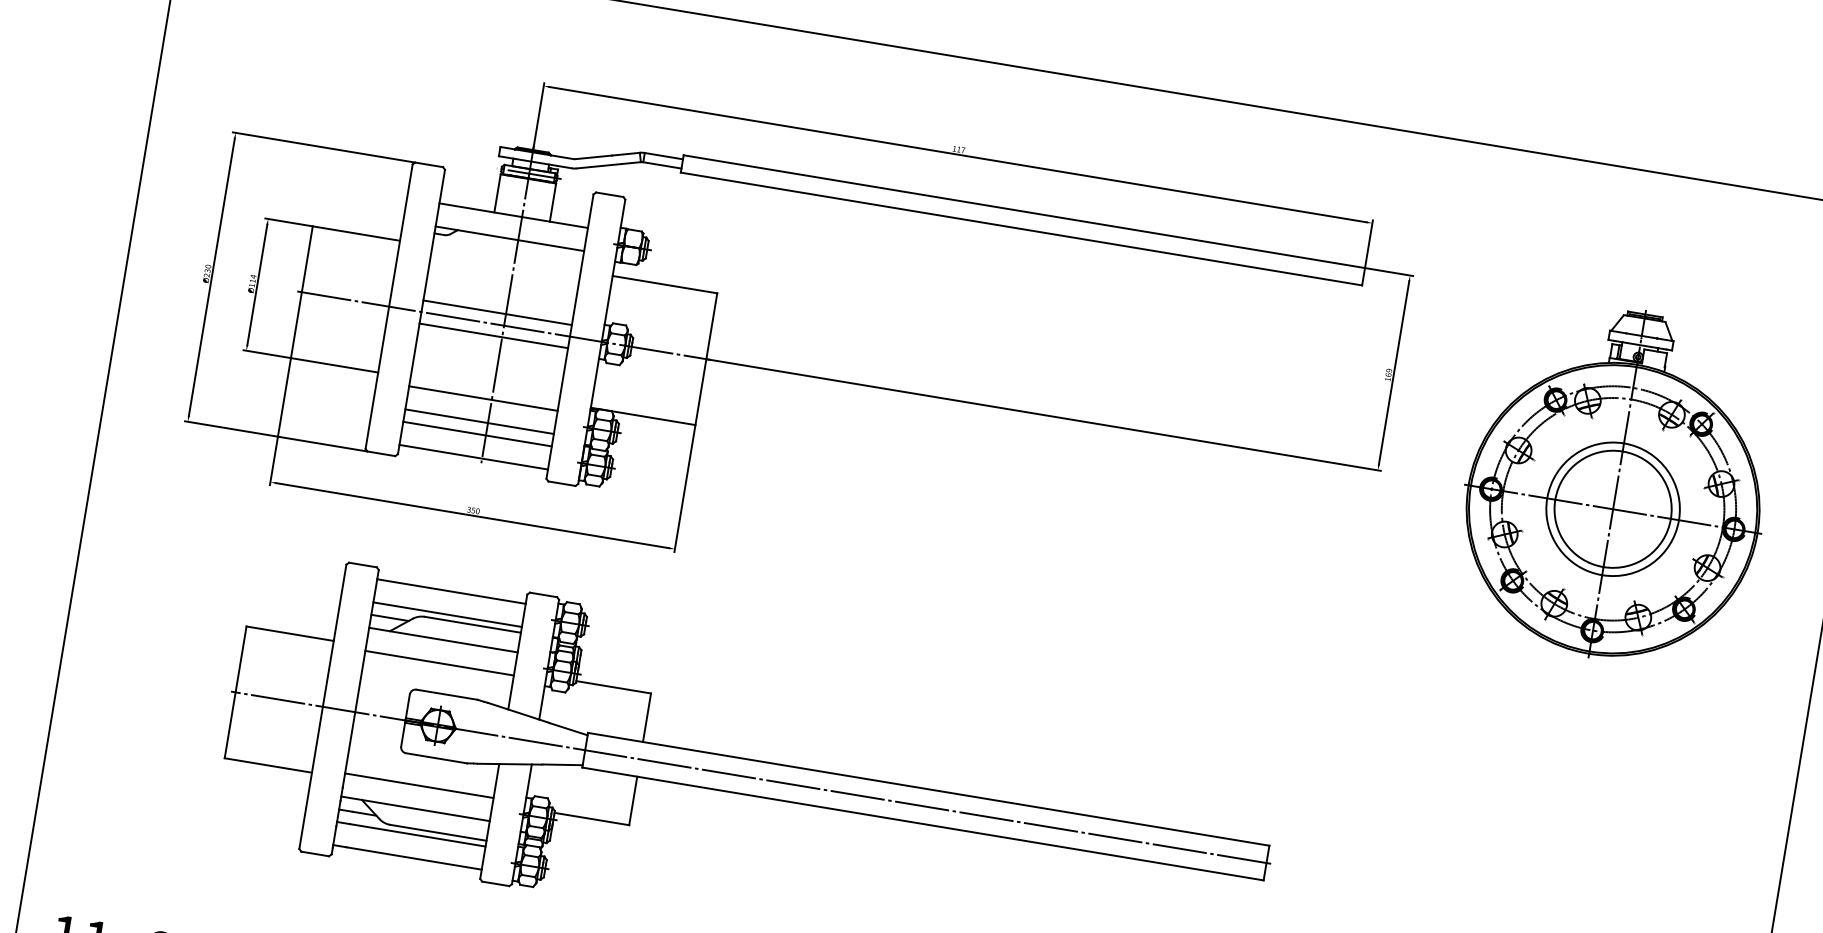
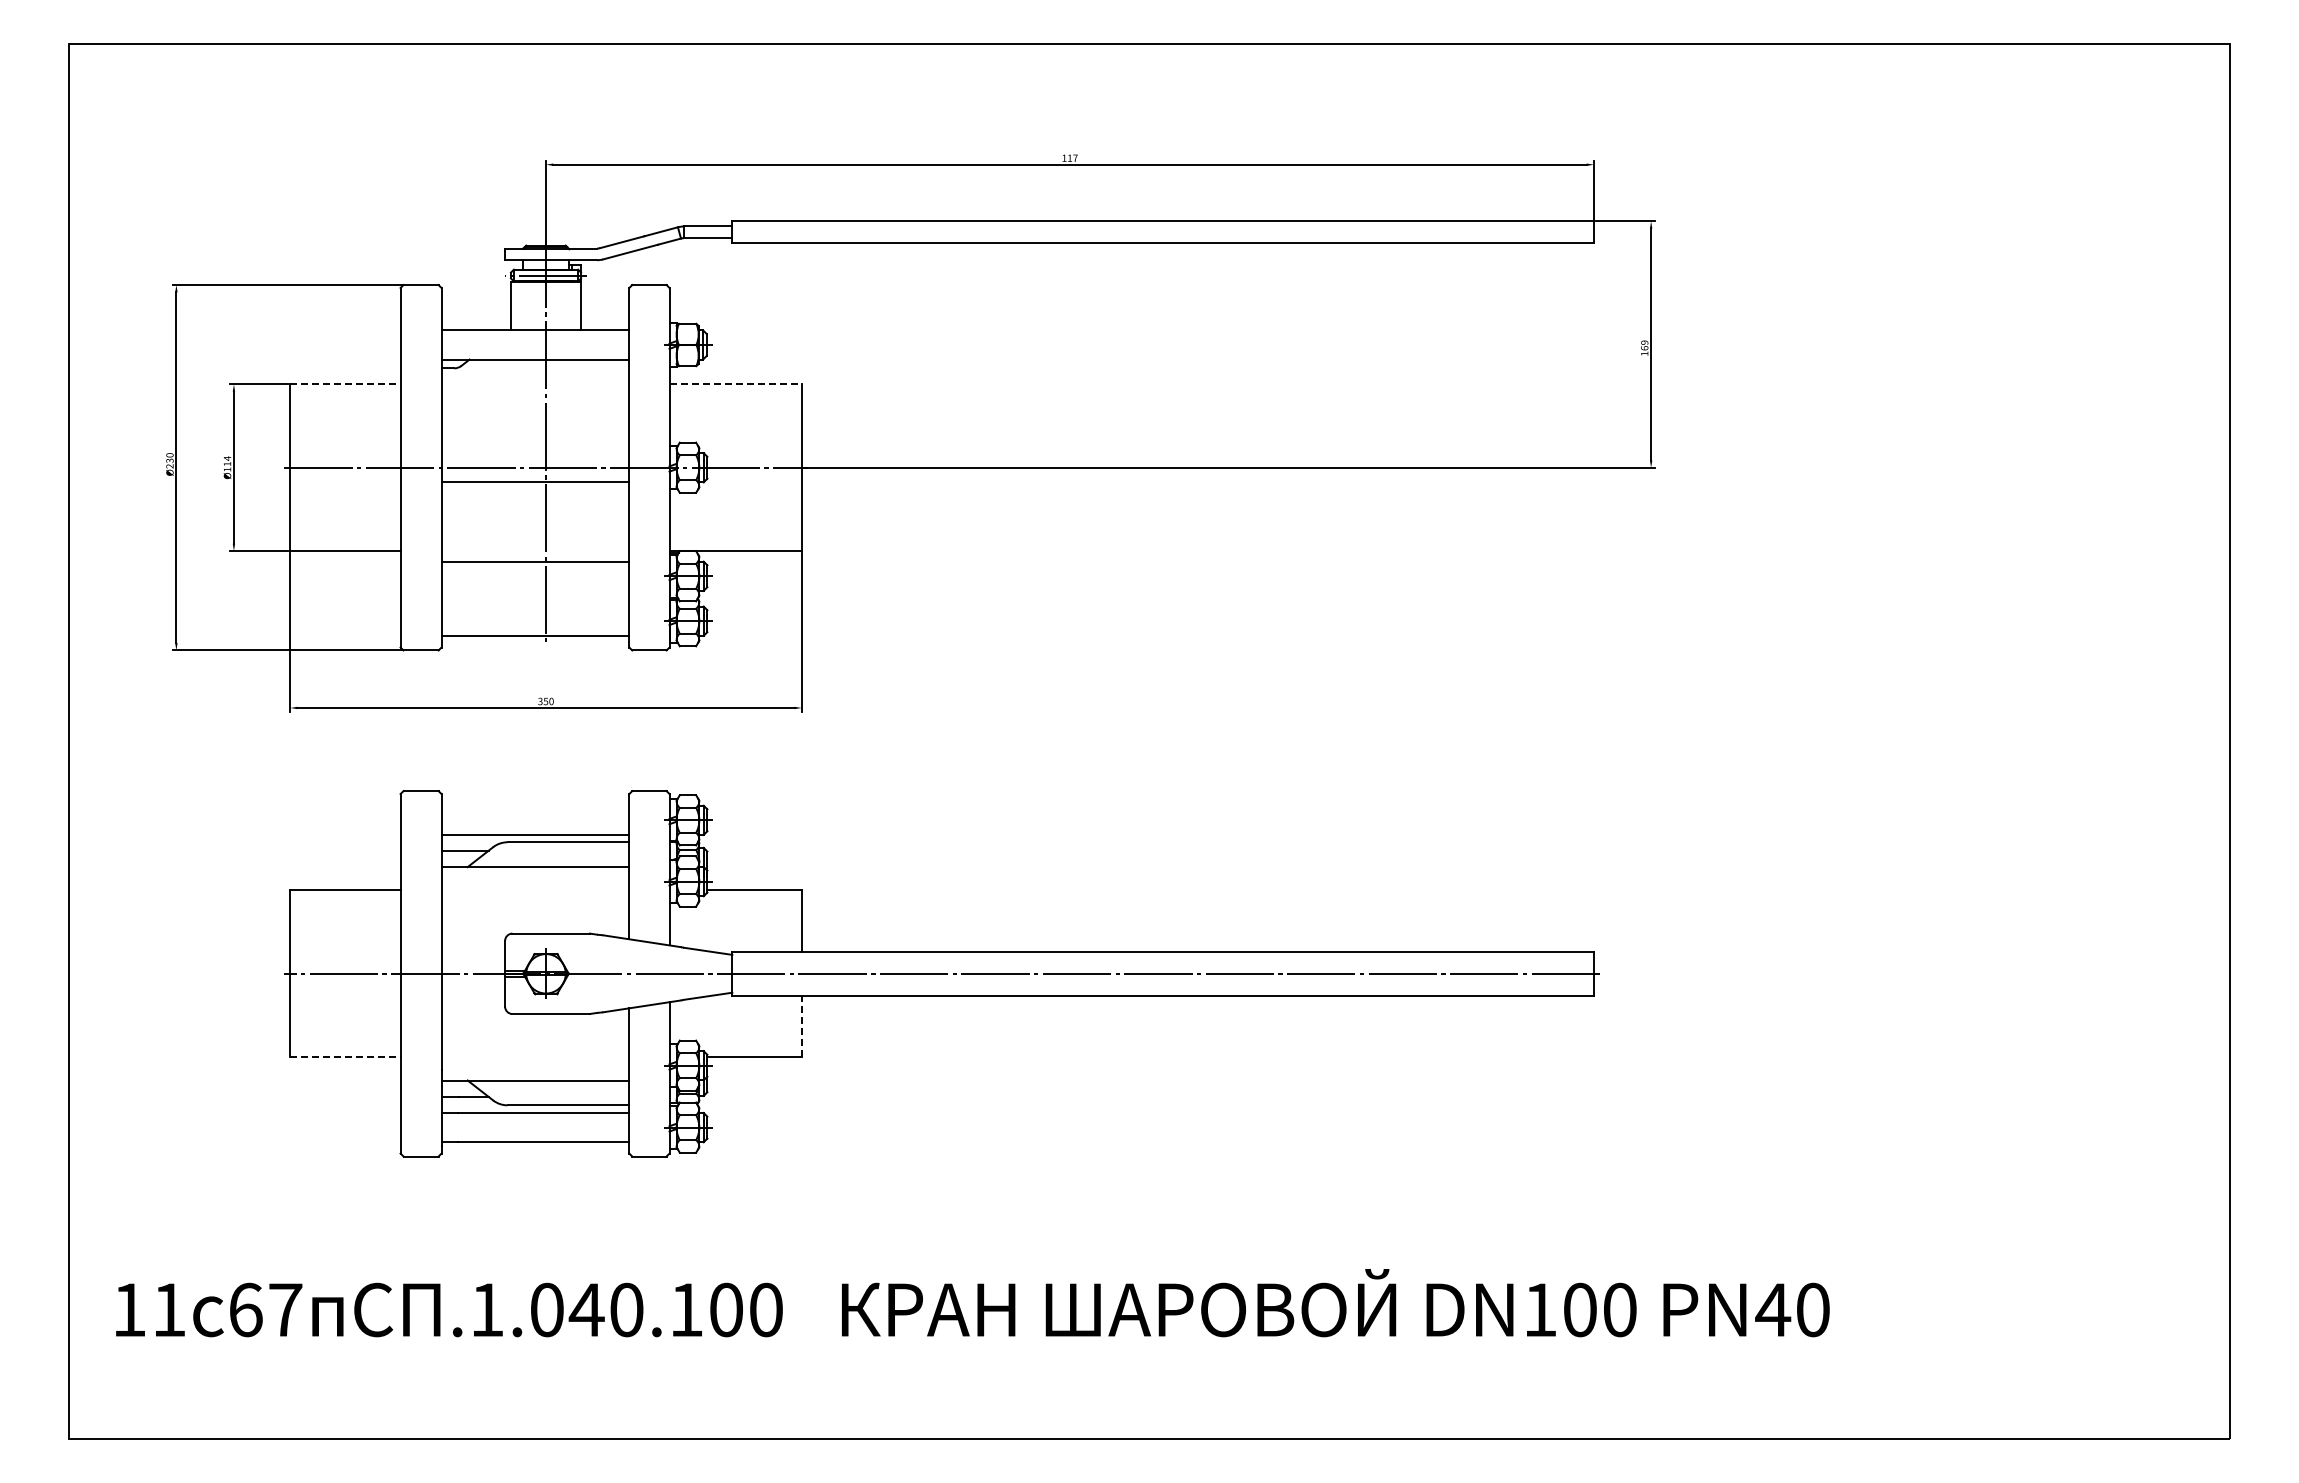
line: (356, 233) -> (345, 384), solid -> dashed
line: (665, 284) -> (736, 384), solid -> dashed
line: (497, 313) -> (535, 453), removed
line: (479, 421) -> (535, 590), removed
line: (477, 434) -> (535, 606), removed
part: (1617, 483) -> (1948, 435), removed
line: (451, 591) -> (535, 805), removed
line: (439, 663) -> (535, 896), removed
line: (268, 765) -> (345, 1057), solid -> dashed
line: (419, 785) -> (535, 1051), removed
line: (632, 800) -> (801, 1026), solid -> dashed

